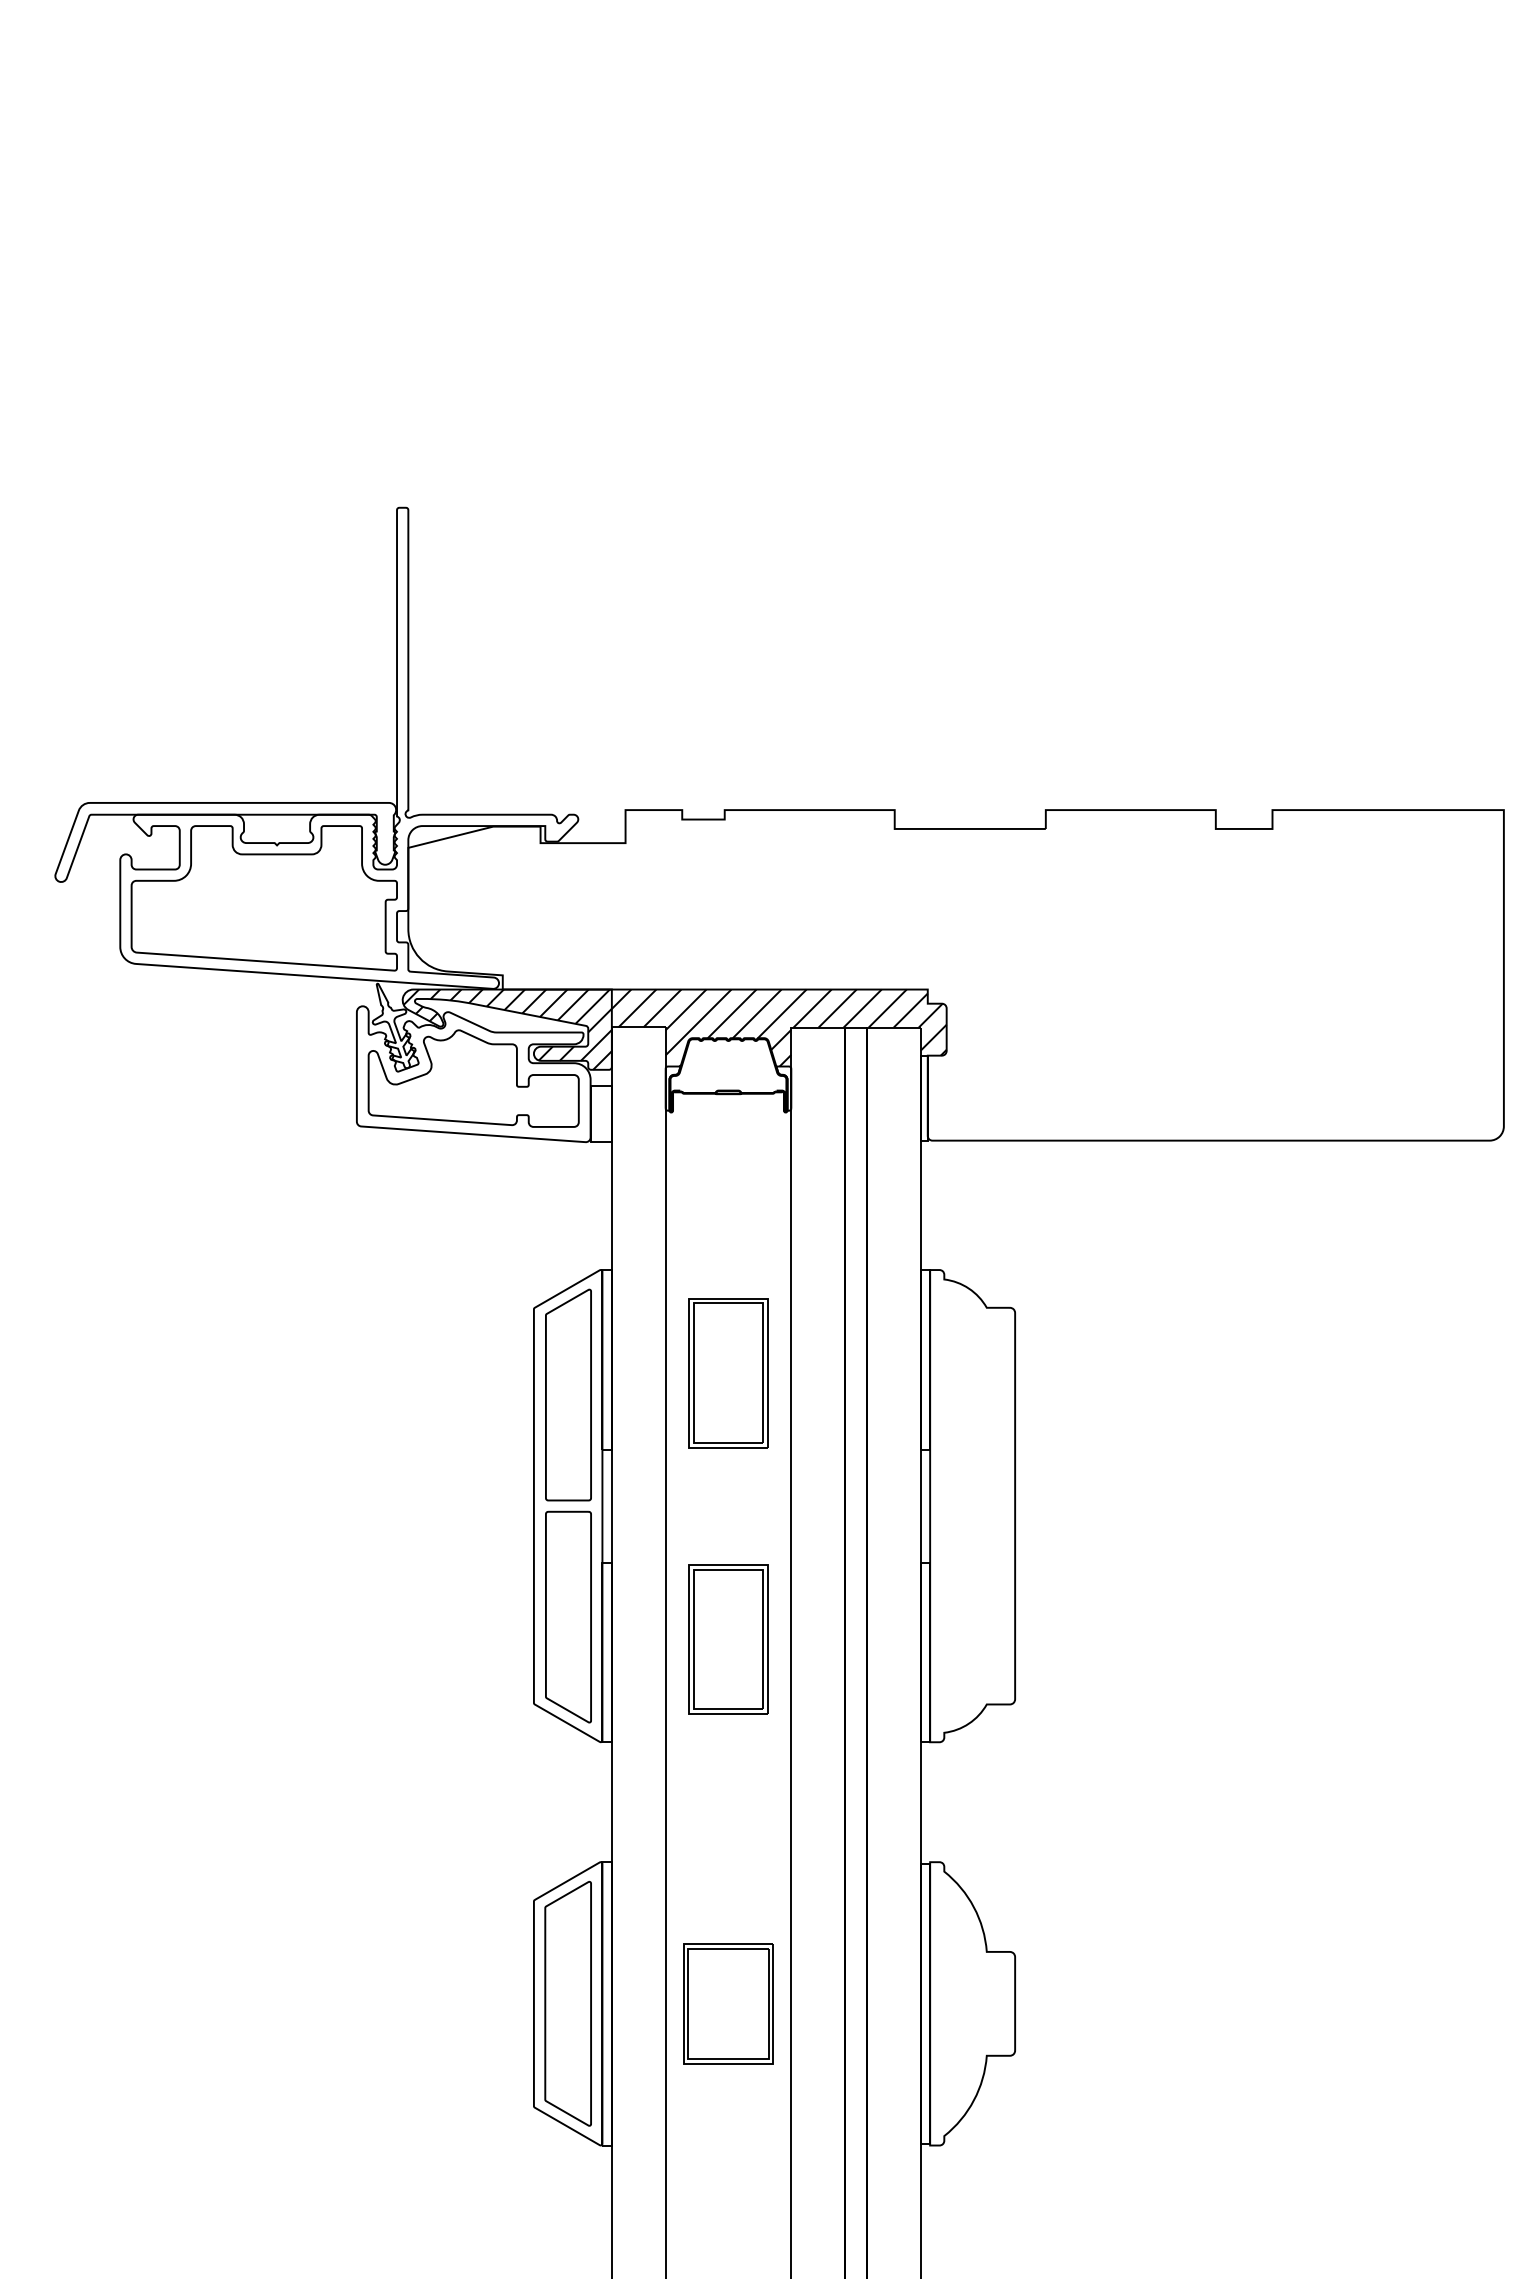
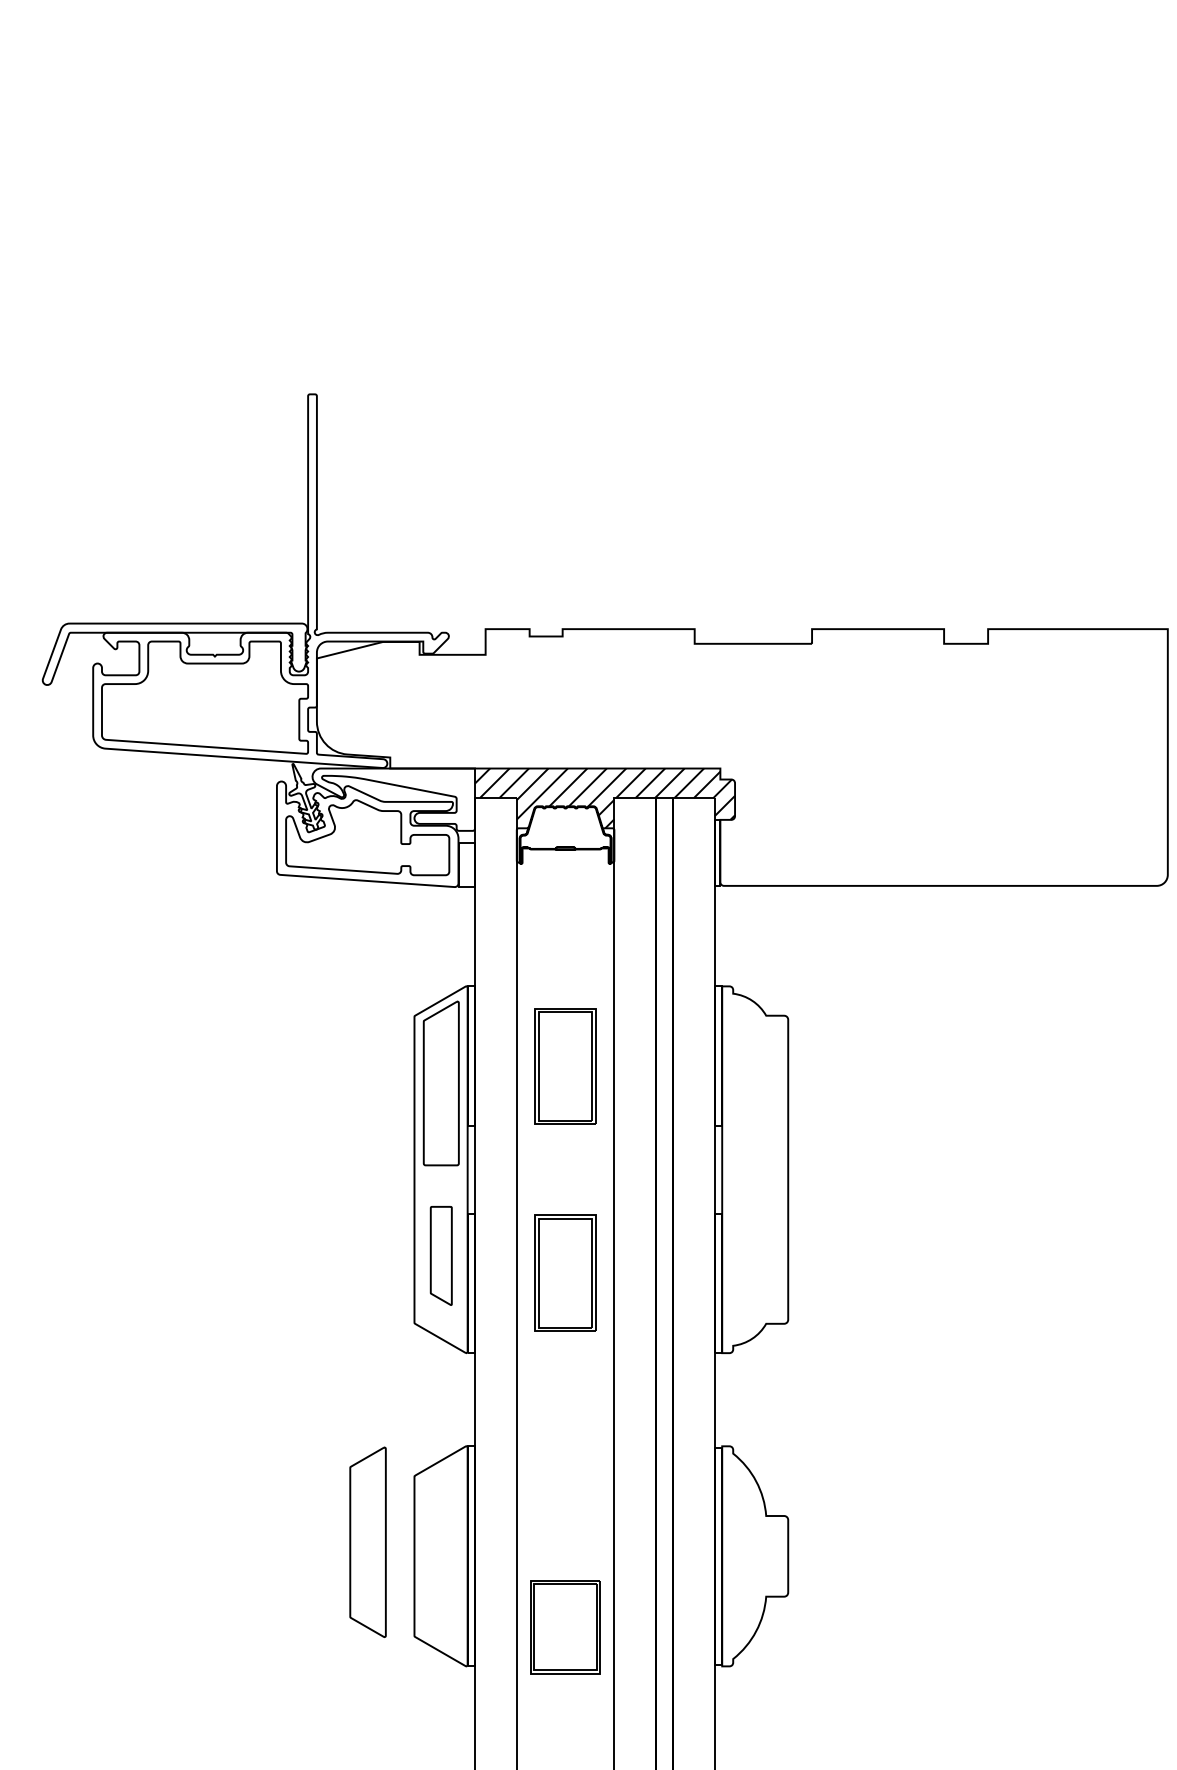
hatch: (507, 1029) -> (393, 799), removed
part: (568, 1616) -> (441, 1255), size x0.6
part: (567, 2003) -> (367, 1542), moved
part: (728, 2003) -> (565, 1626), moved

